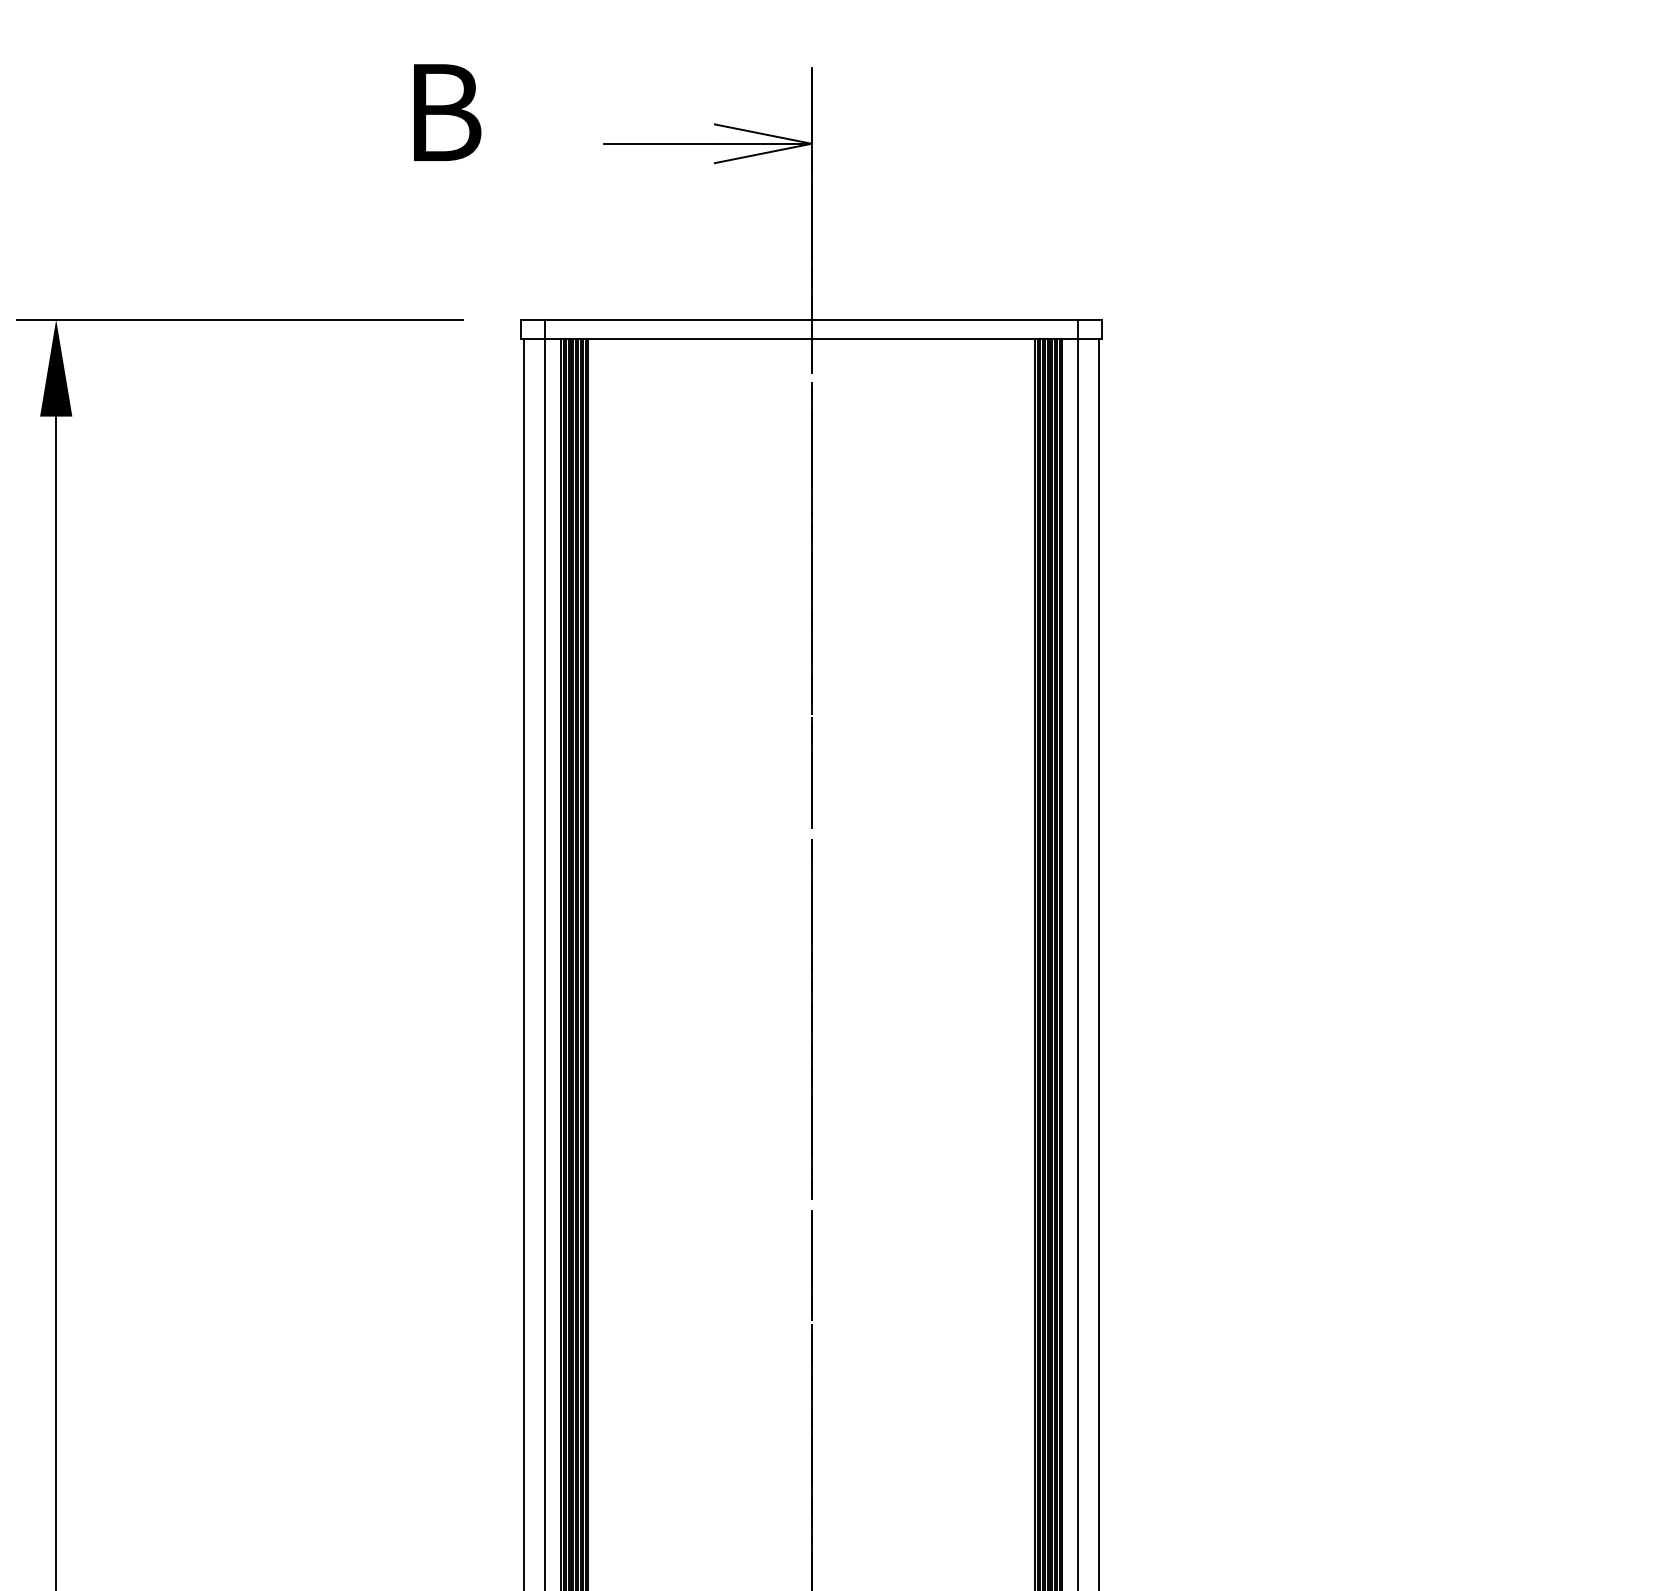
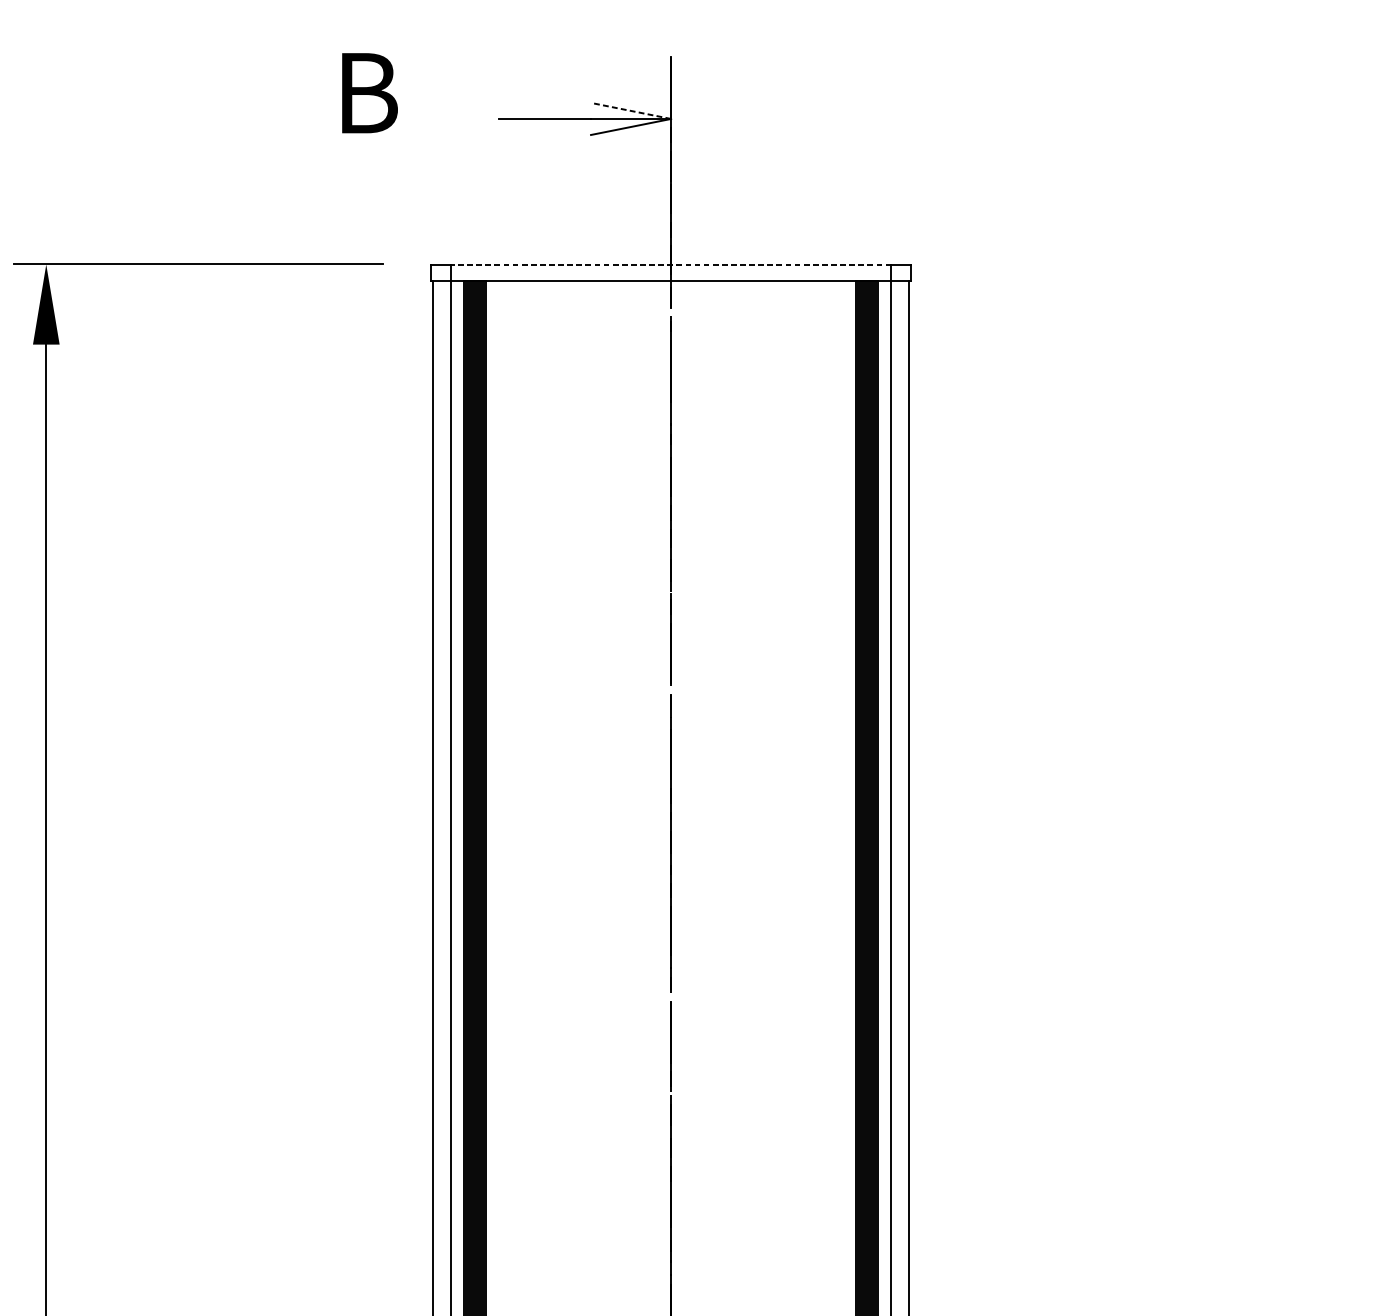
line: (762, 134) -> (630, 111), solid -> dashed
line: (811, 319) -> (670, 264), solid -> dashed

